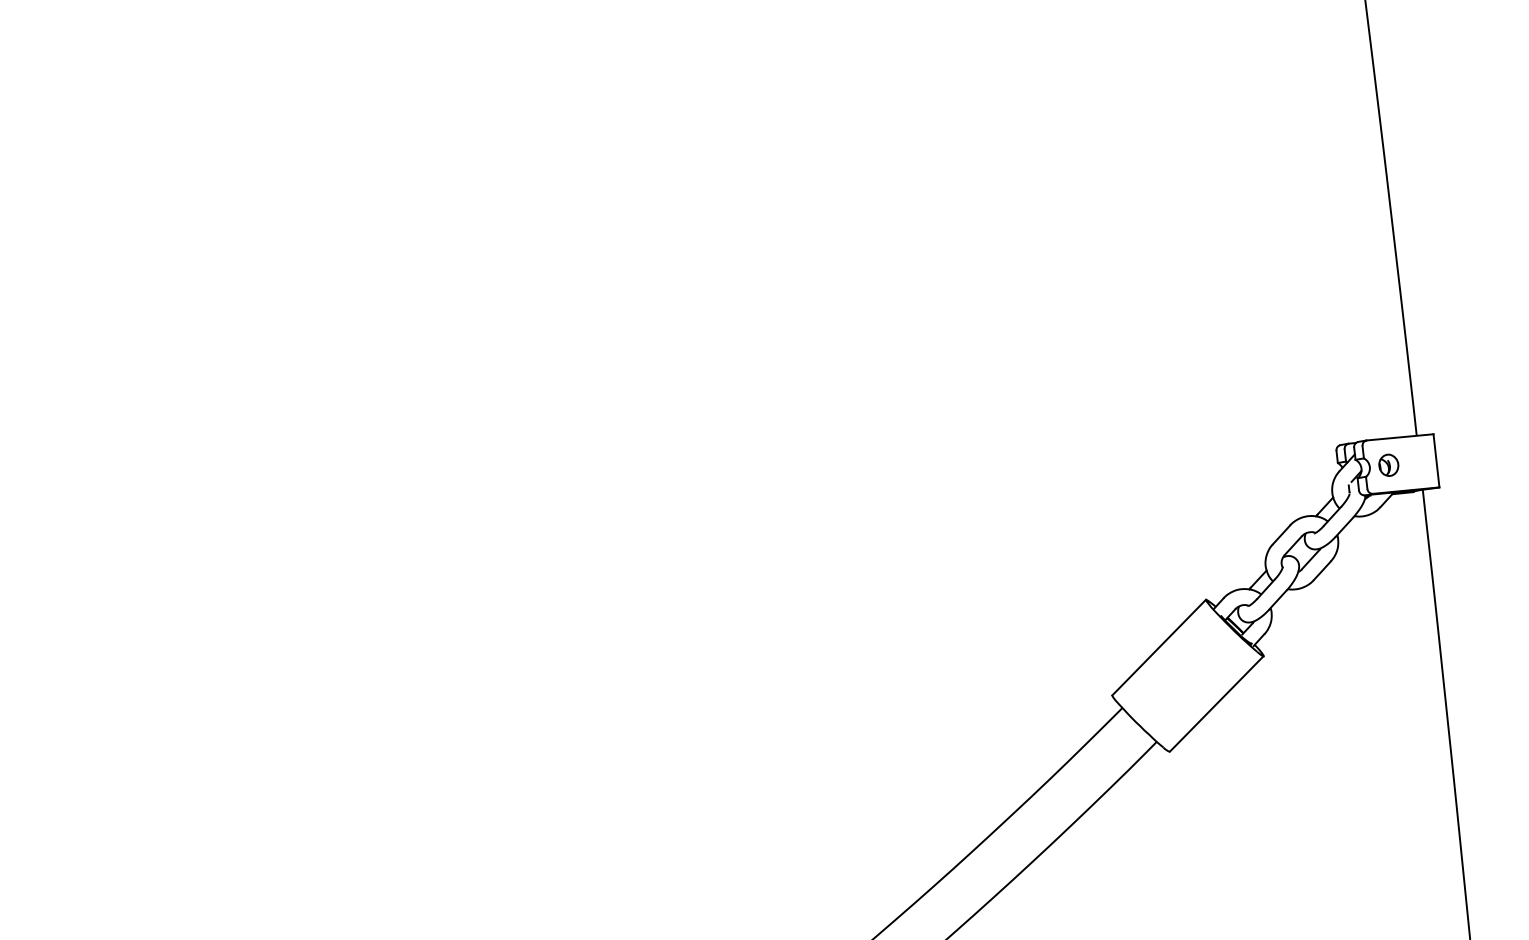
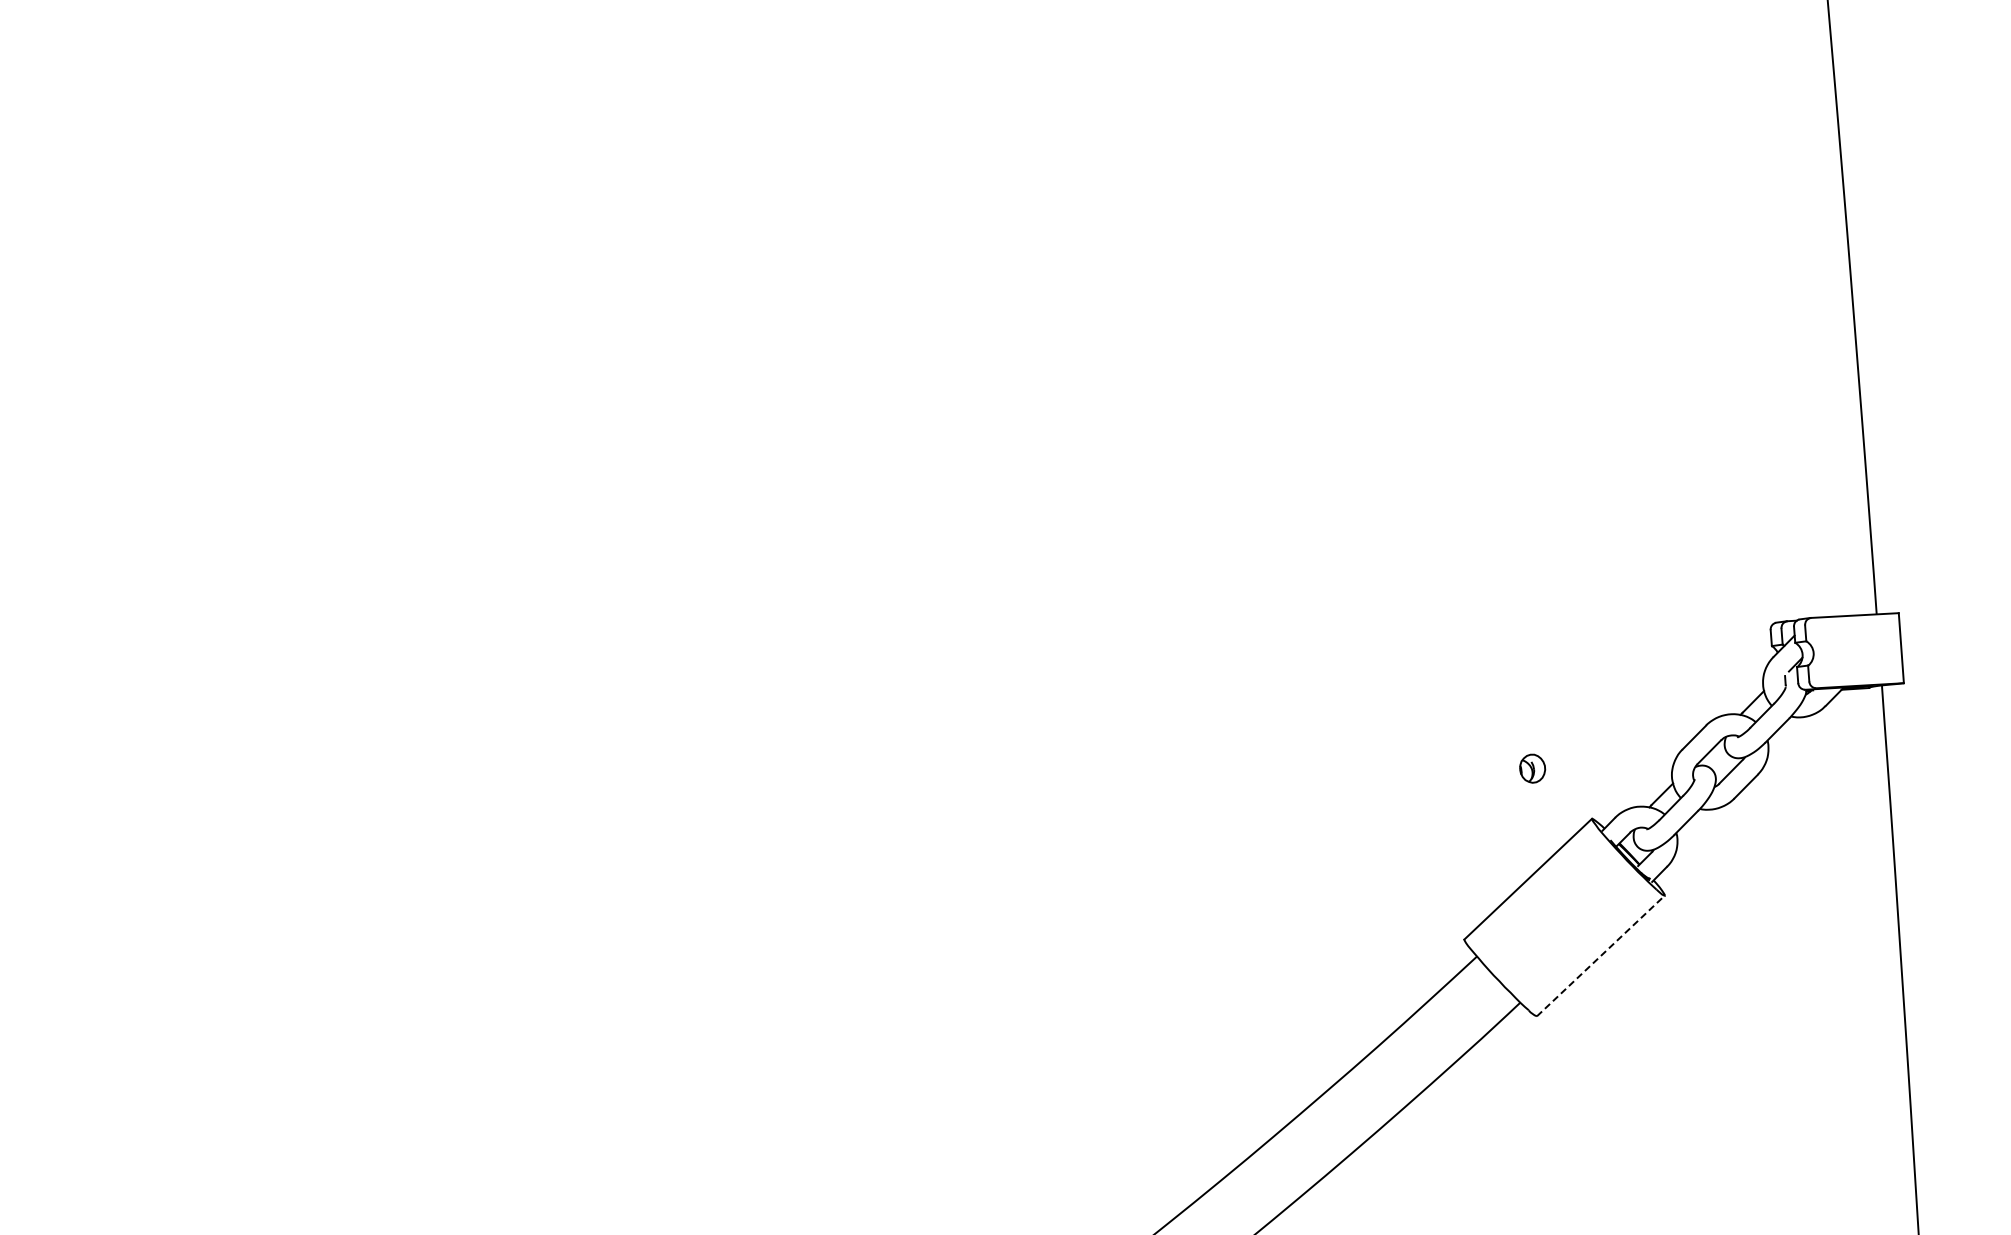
part: (1388, 465) -> (1532, 768), moved
line: (1216, 704) -> (1600, 956), solid -> dashed

